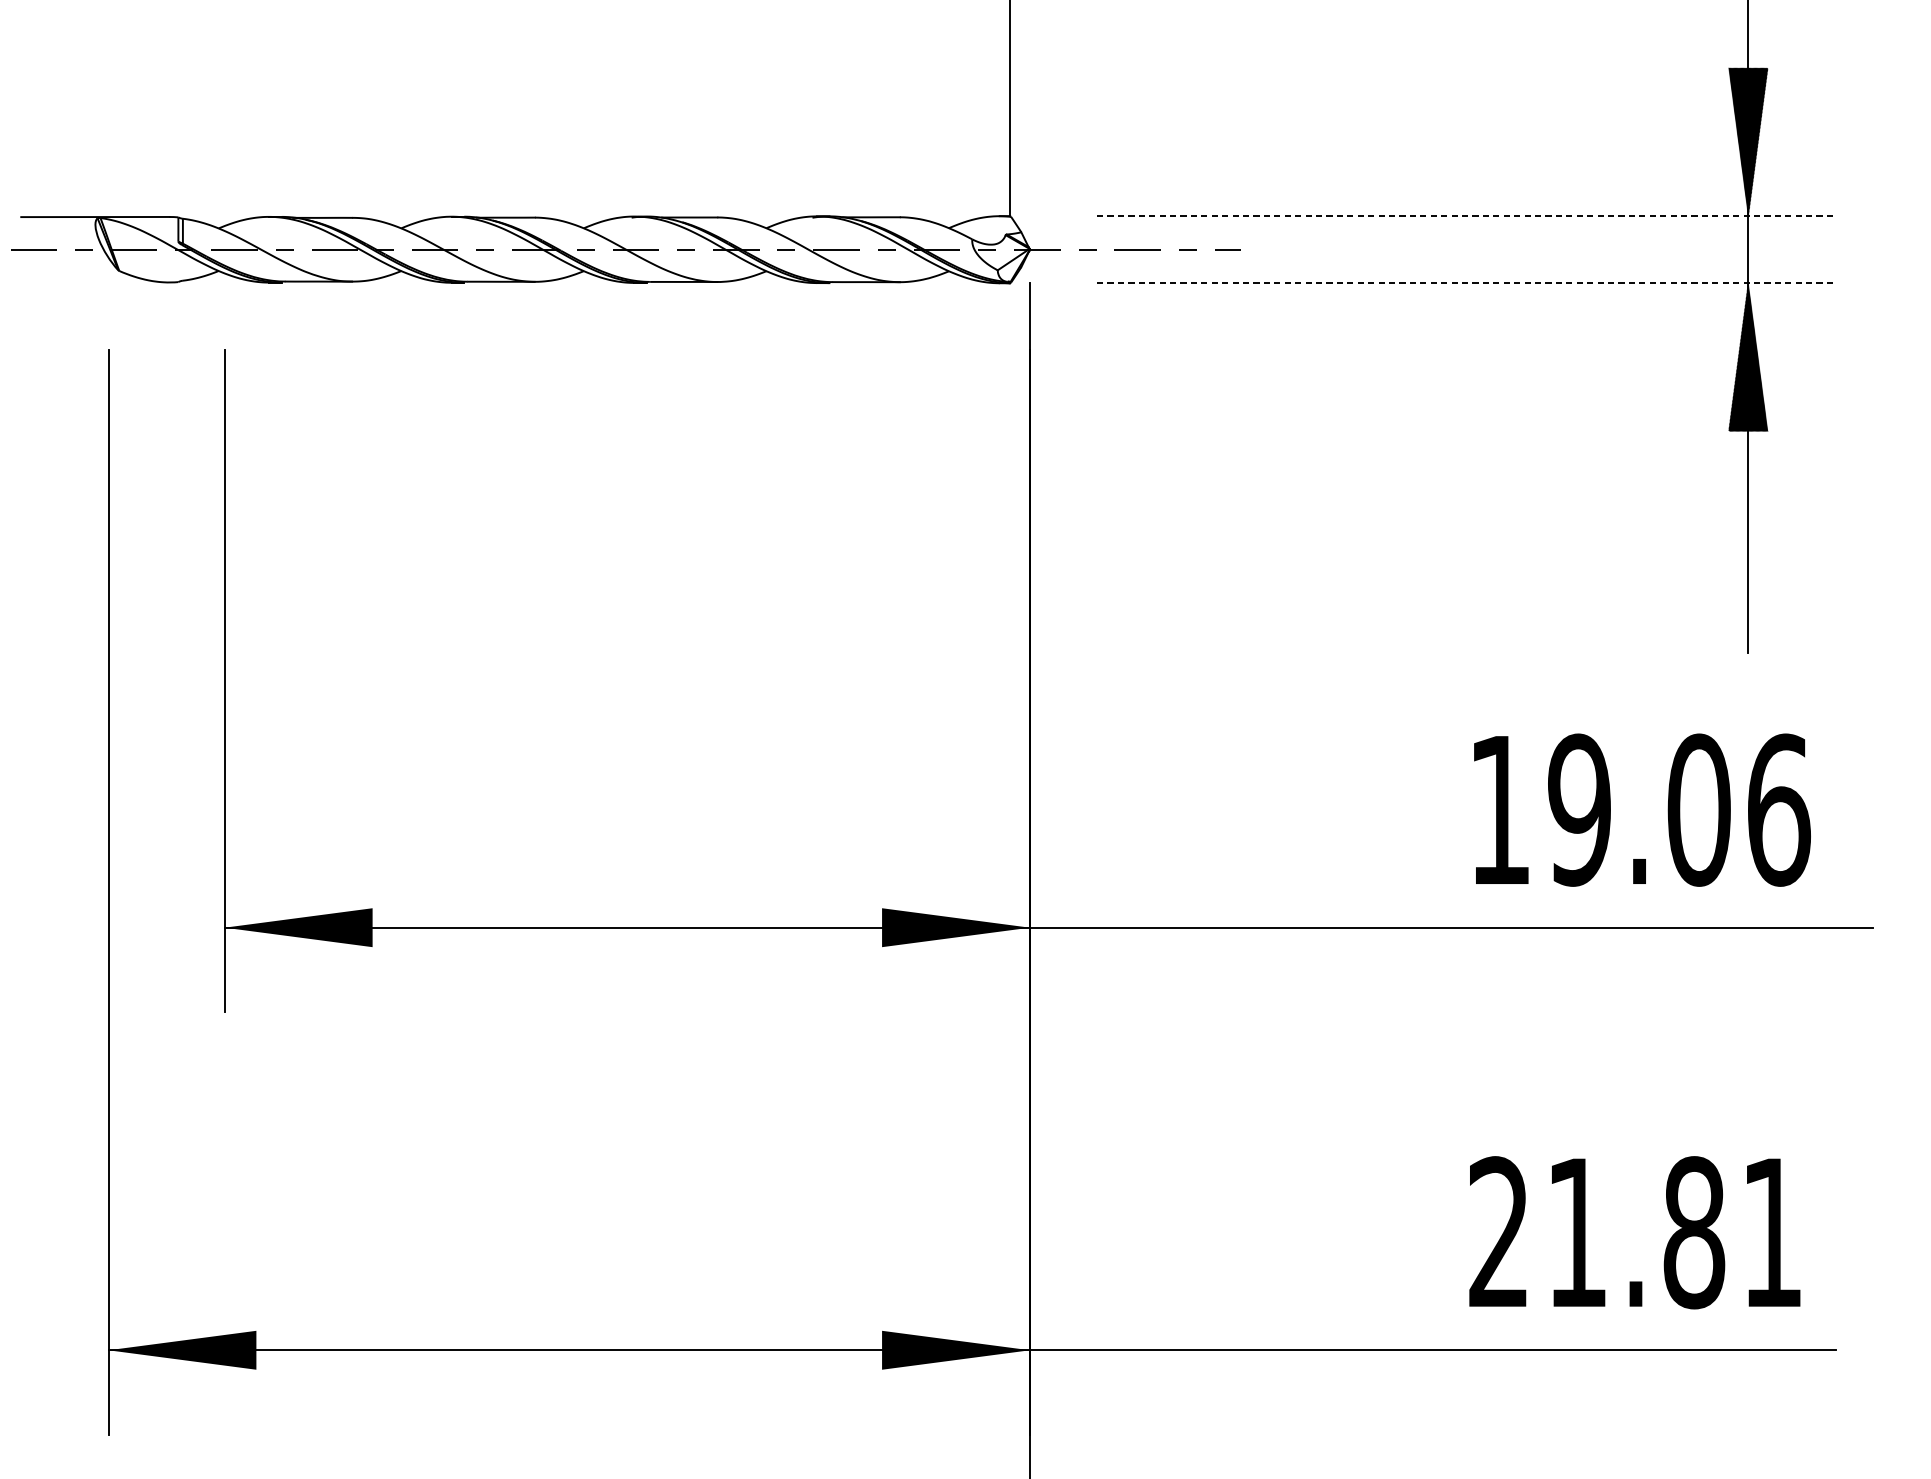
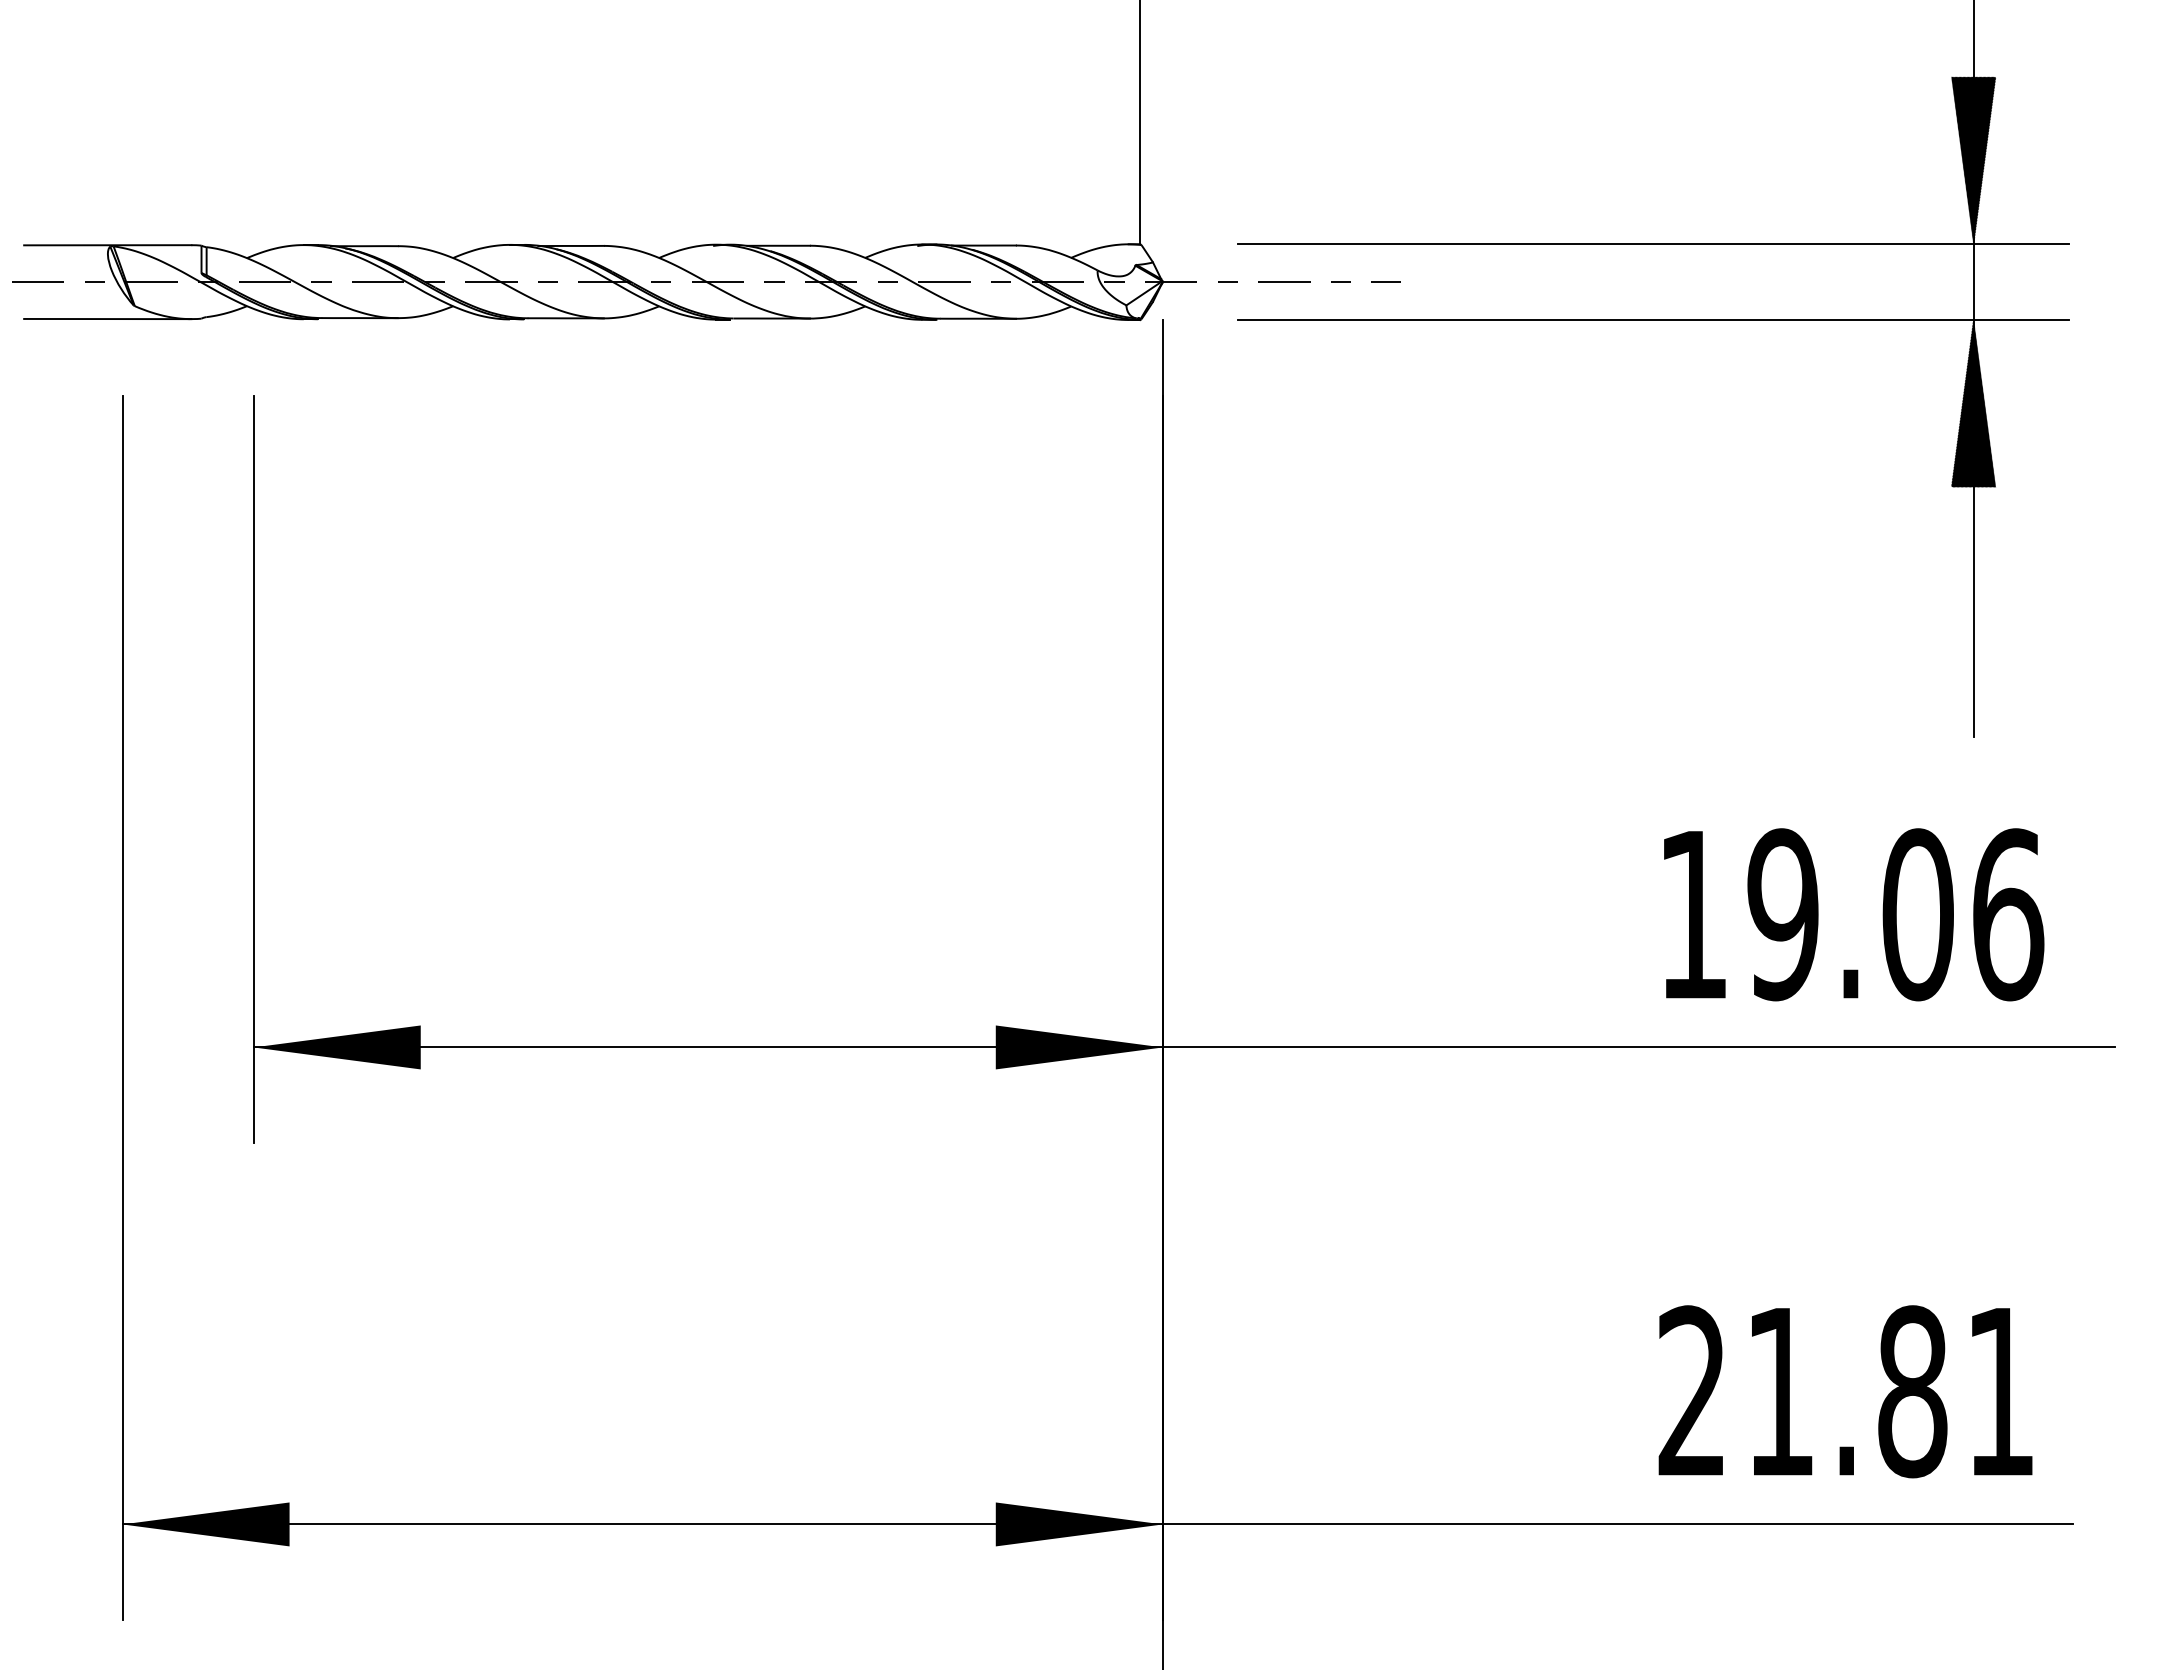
line: (1465, 216) -> (1654, 244), dashed -> solid
line: (95, 281) -> (107, 318), added
line: (1465, 283) -> (1654, 320), dashed -> solid

